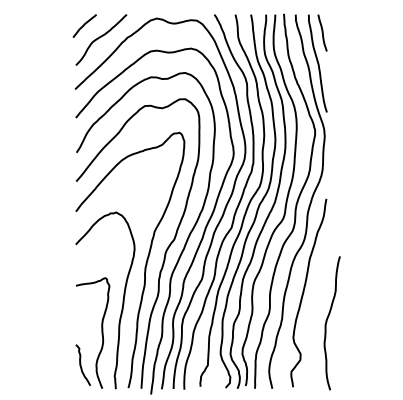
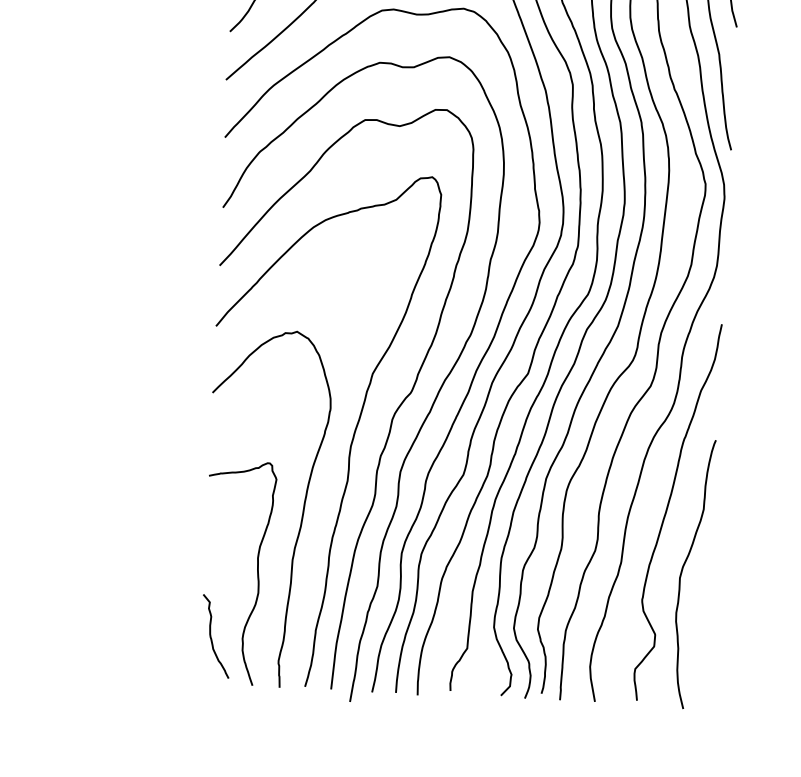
curve: (327, 322) -> (684, 572), moved

